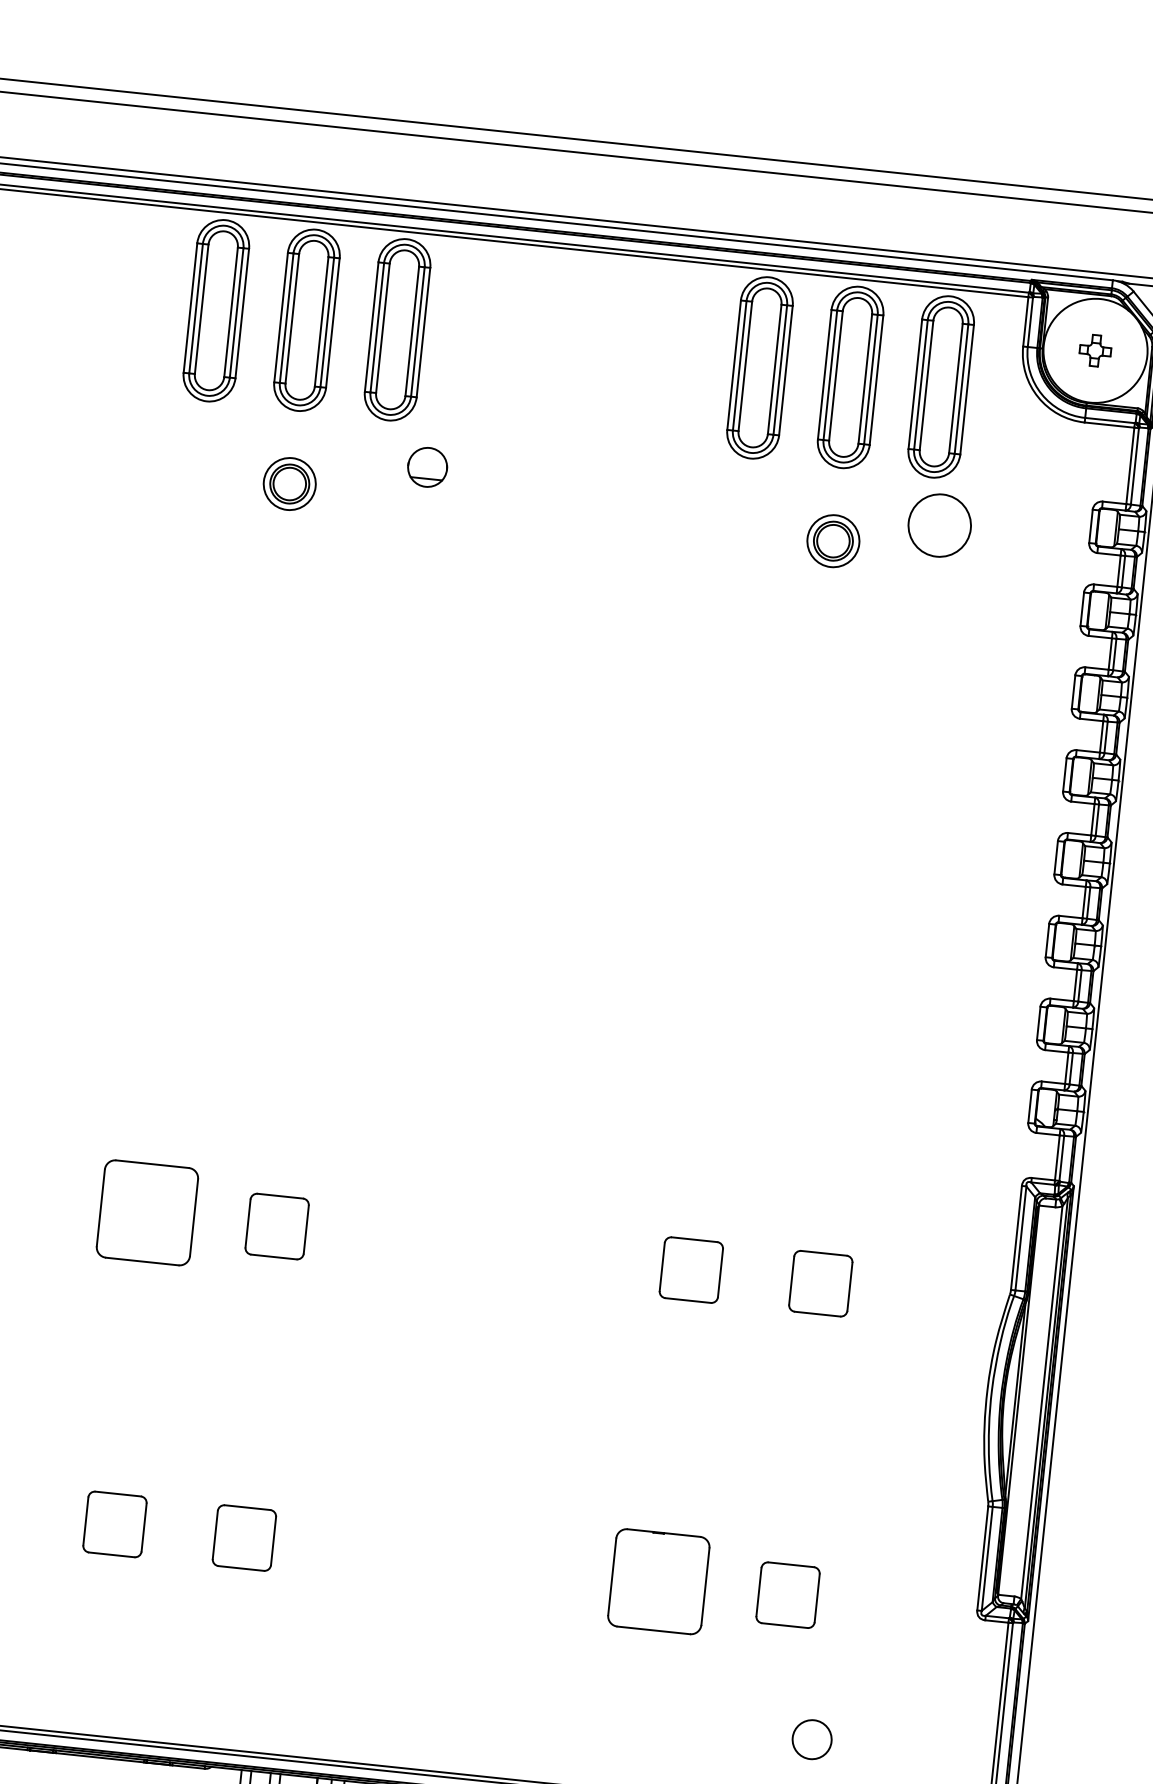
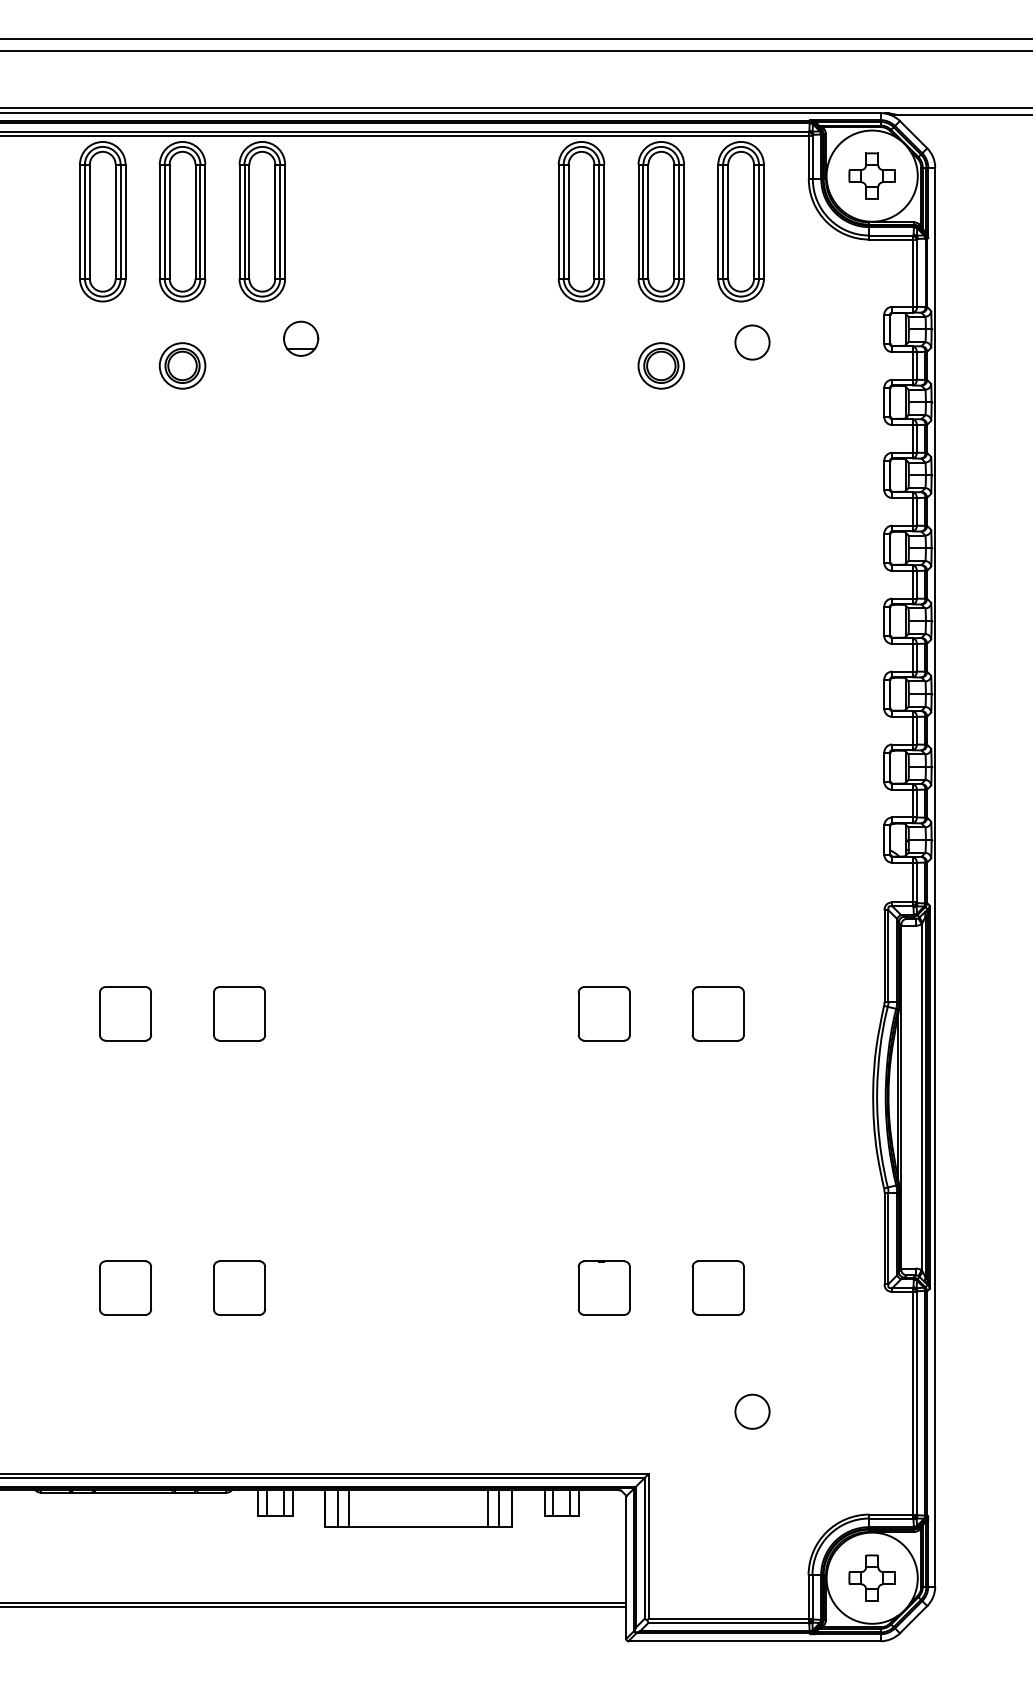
part: (1094, 350) -> (871, 175), size x1.67
circle: (939, 525) -> (752, 342), size x0.62
part: (147, 1212) -> (125, 1013), size x0.62
part: (657, 1580) -> (603, 1287), size x0.62

